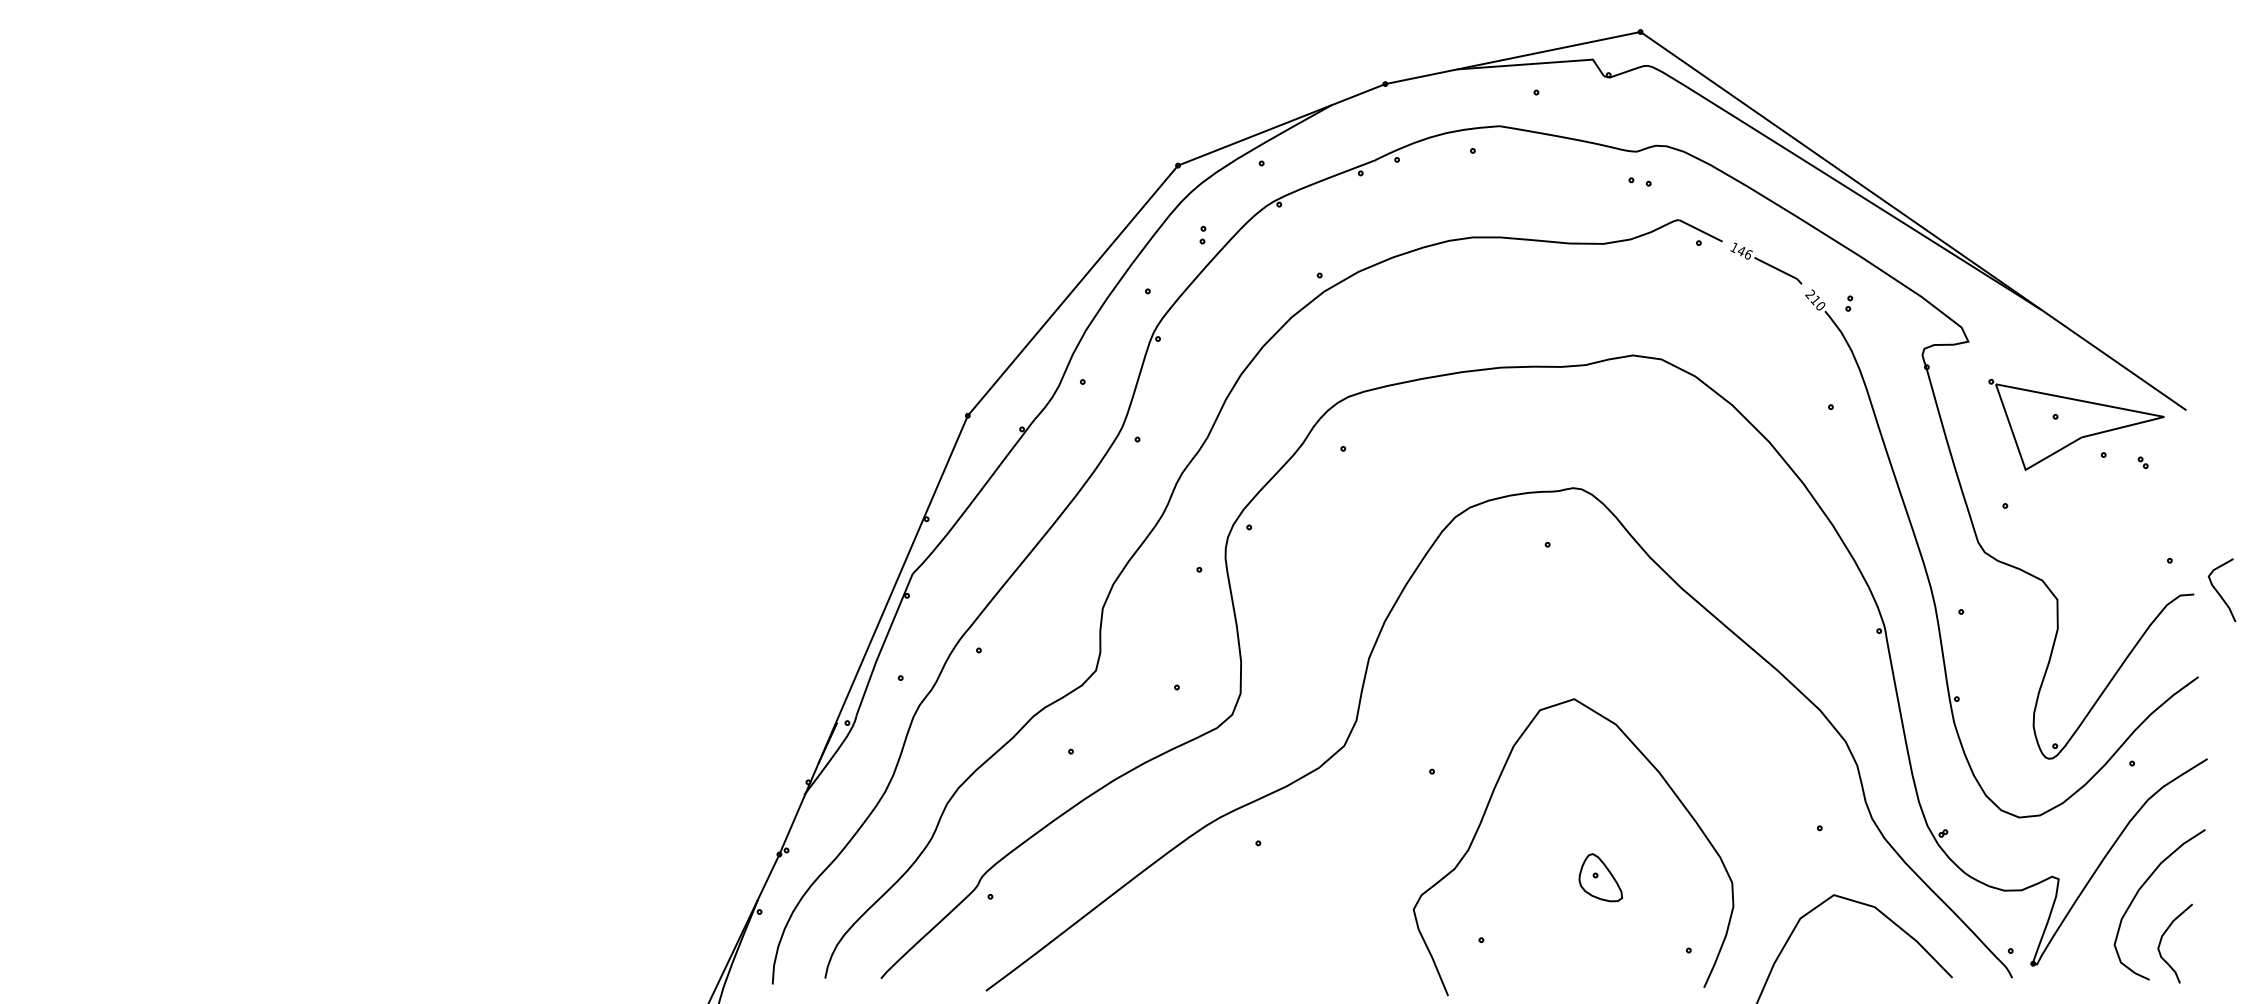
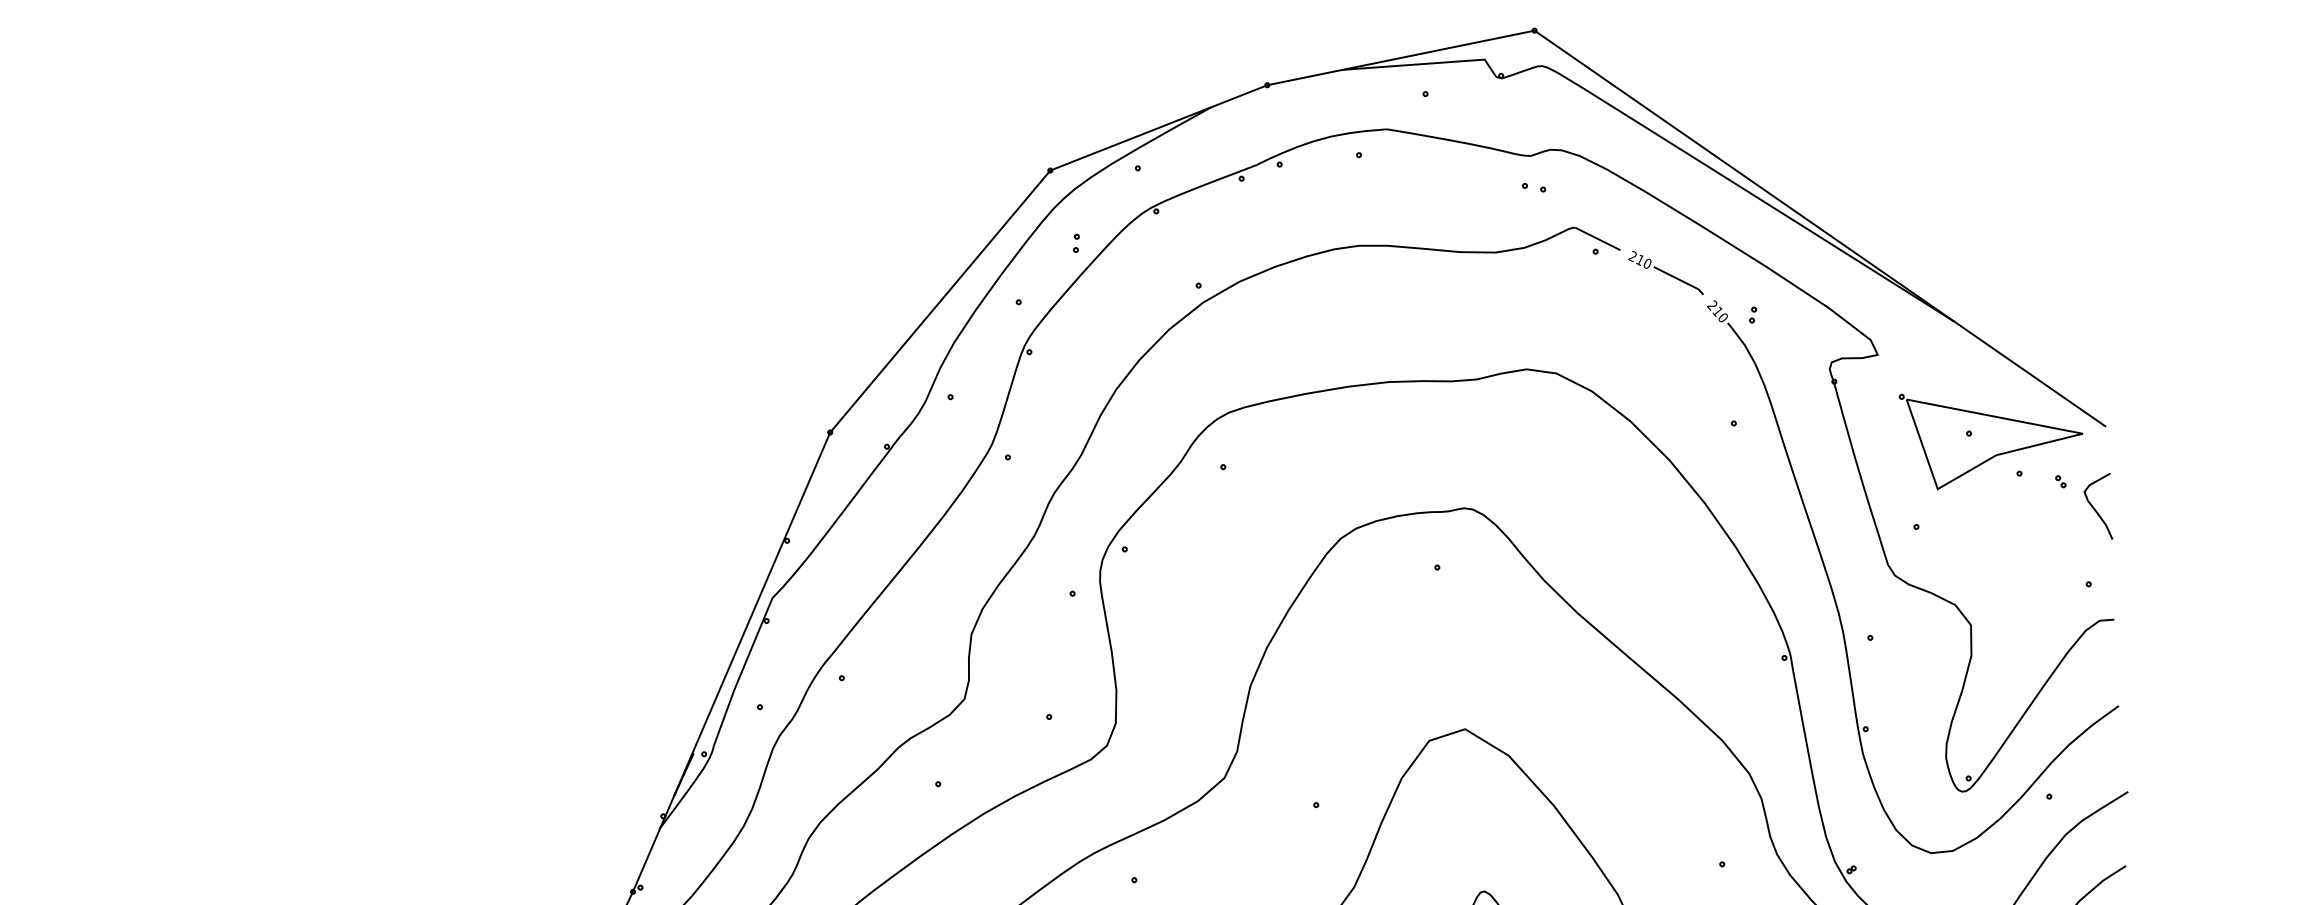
text: (1741, 250) -> (1640, 259), 146 -> 210
curve: (2219, 592) -> (2095, 508), moved

